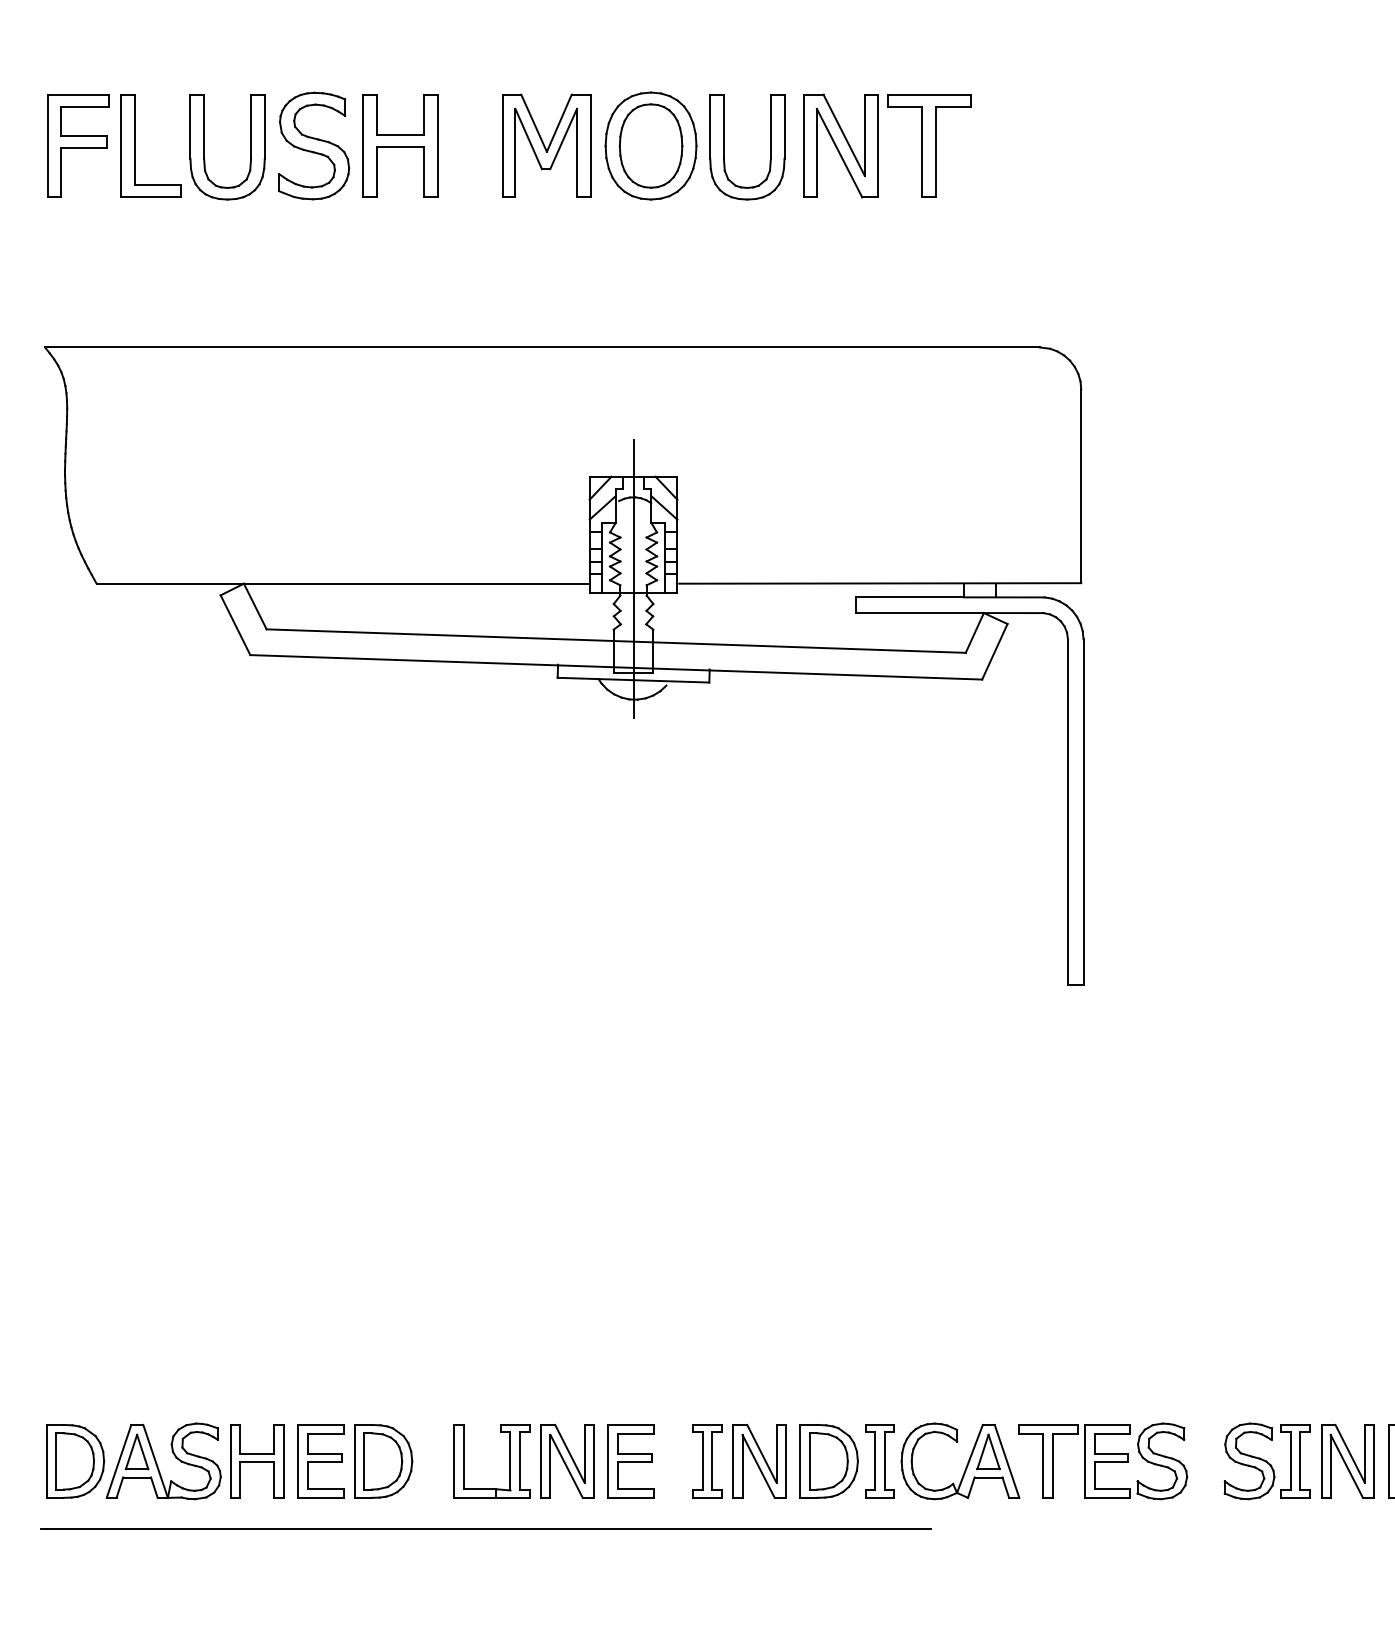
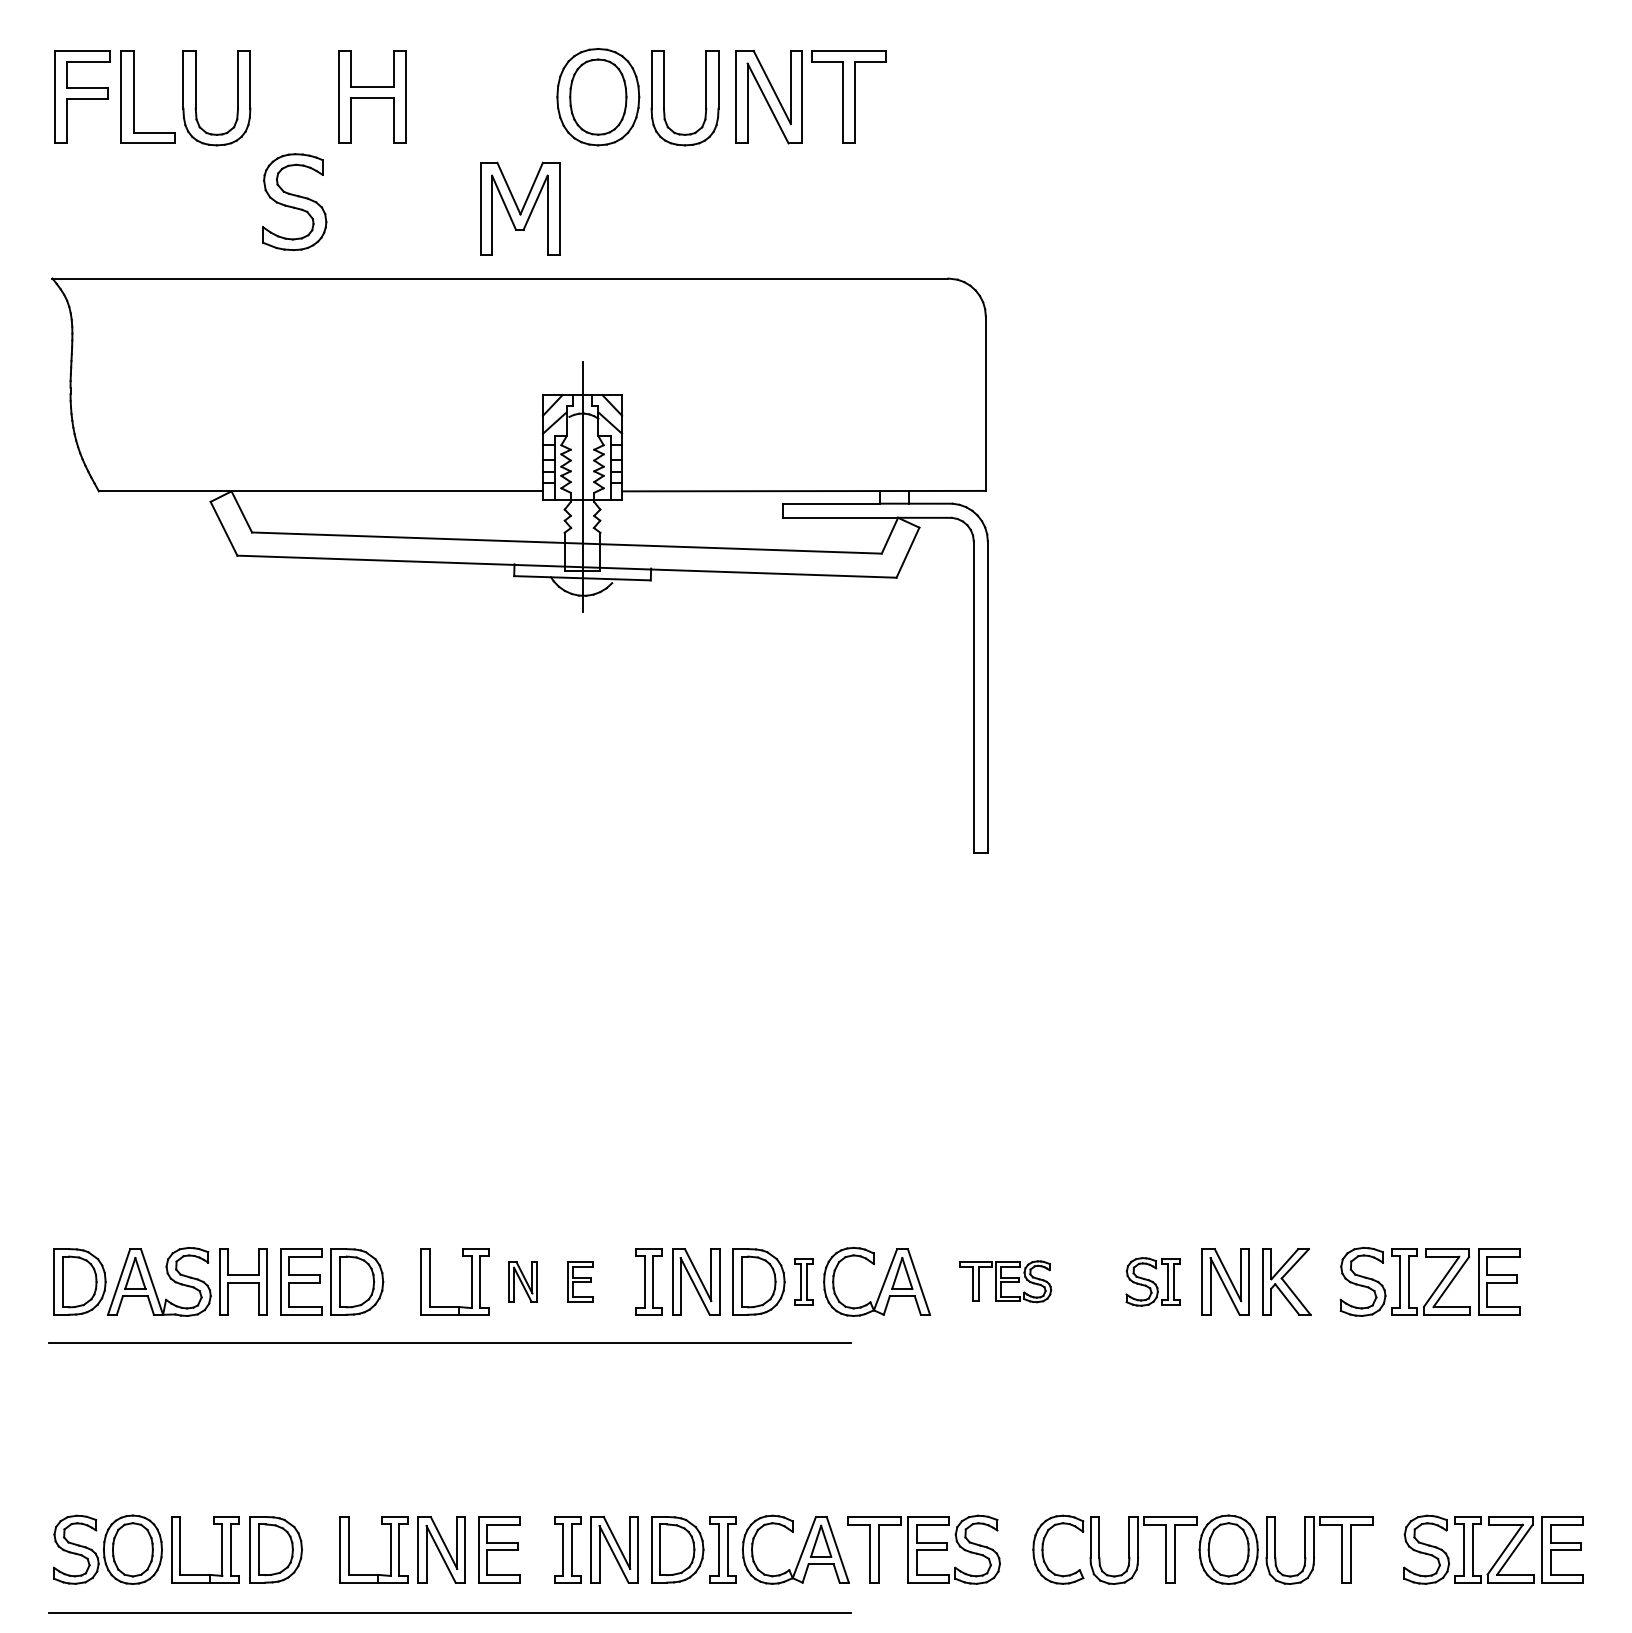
part: (546, 145) -> (520, 208), moved
part: (313, 146) -> (294, 202), moved
part: (567, 1460) -> (523, 1281), size x0.6
part: (631, 1460) -> (580, 1281), size x0.6
part: (879, 1460) -> (804, 1281), size x0.7
part: (1103, 1460) -> (1005, 1281), size x0.6
part: (1267, 1460) -> (1153, 1281), size x0.7

